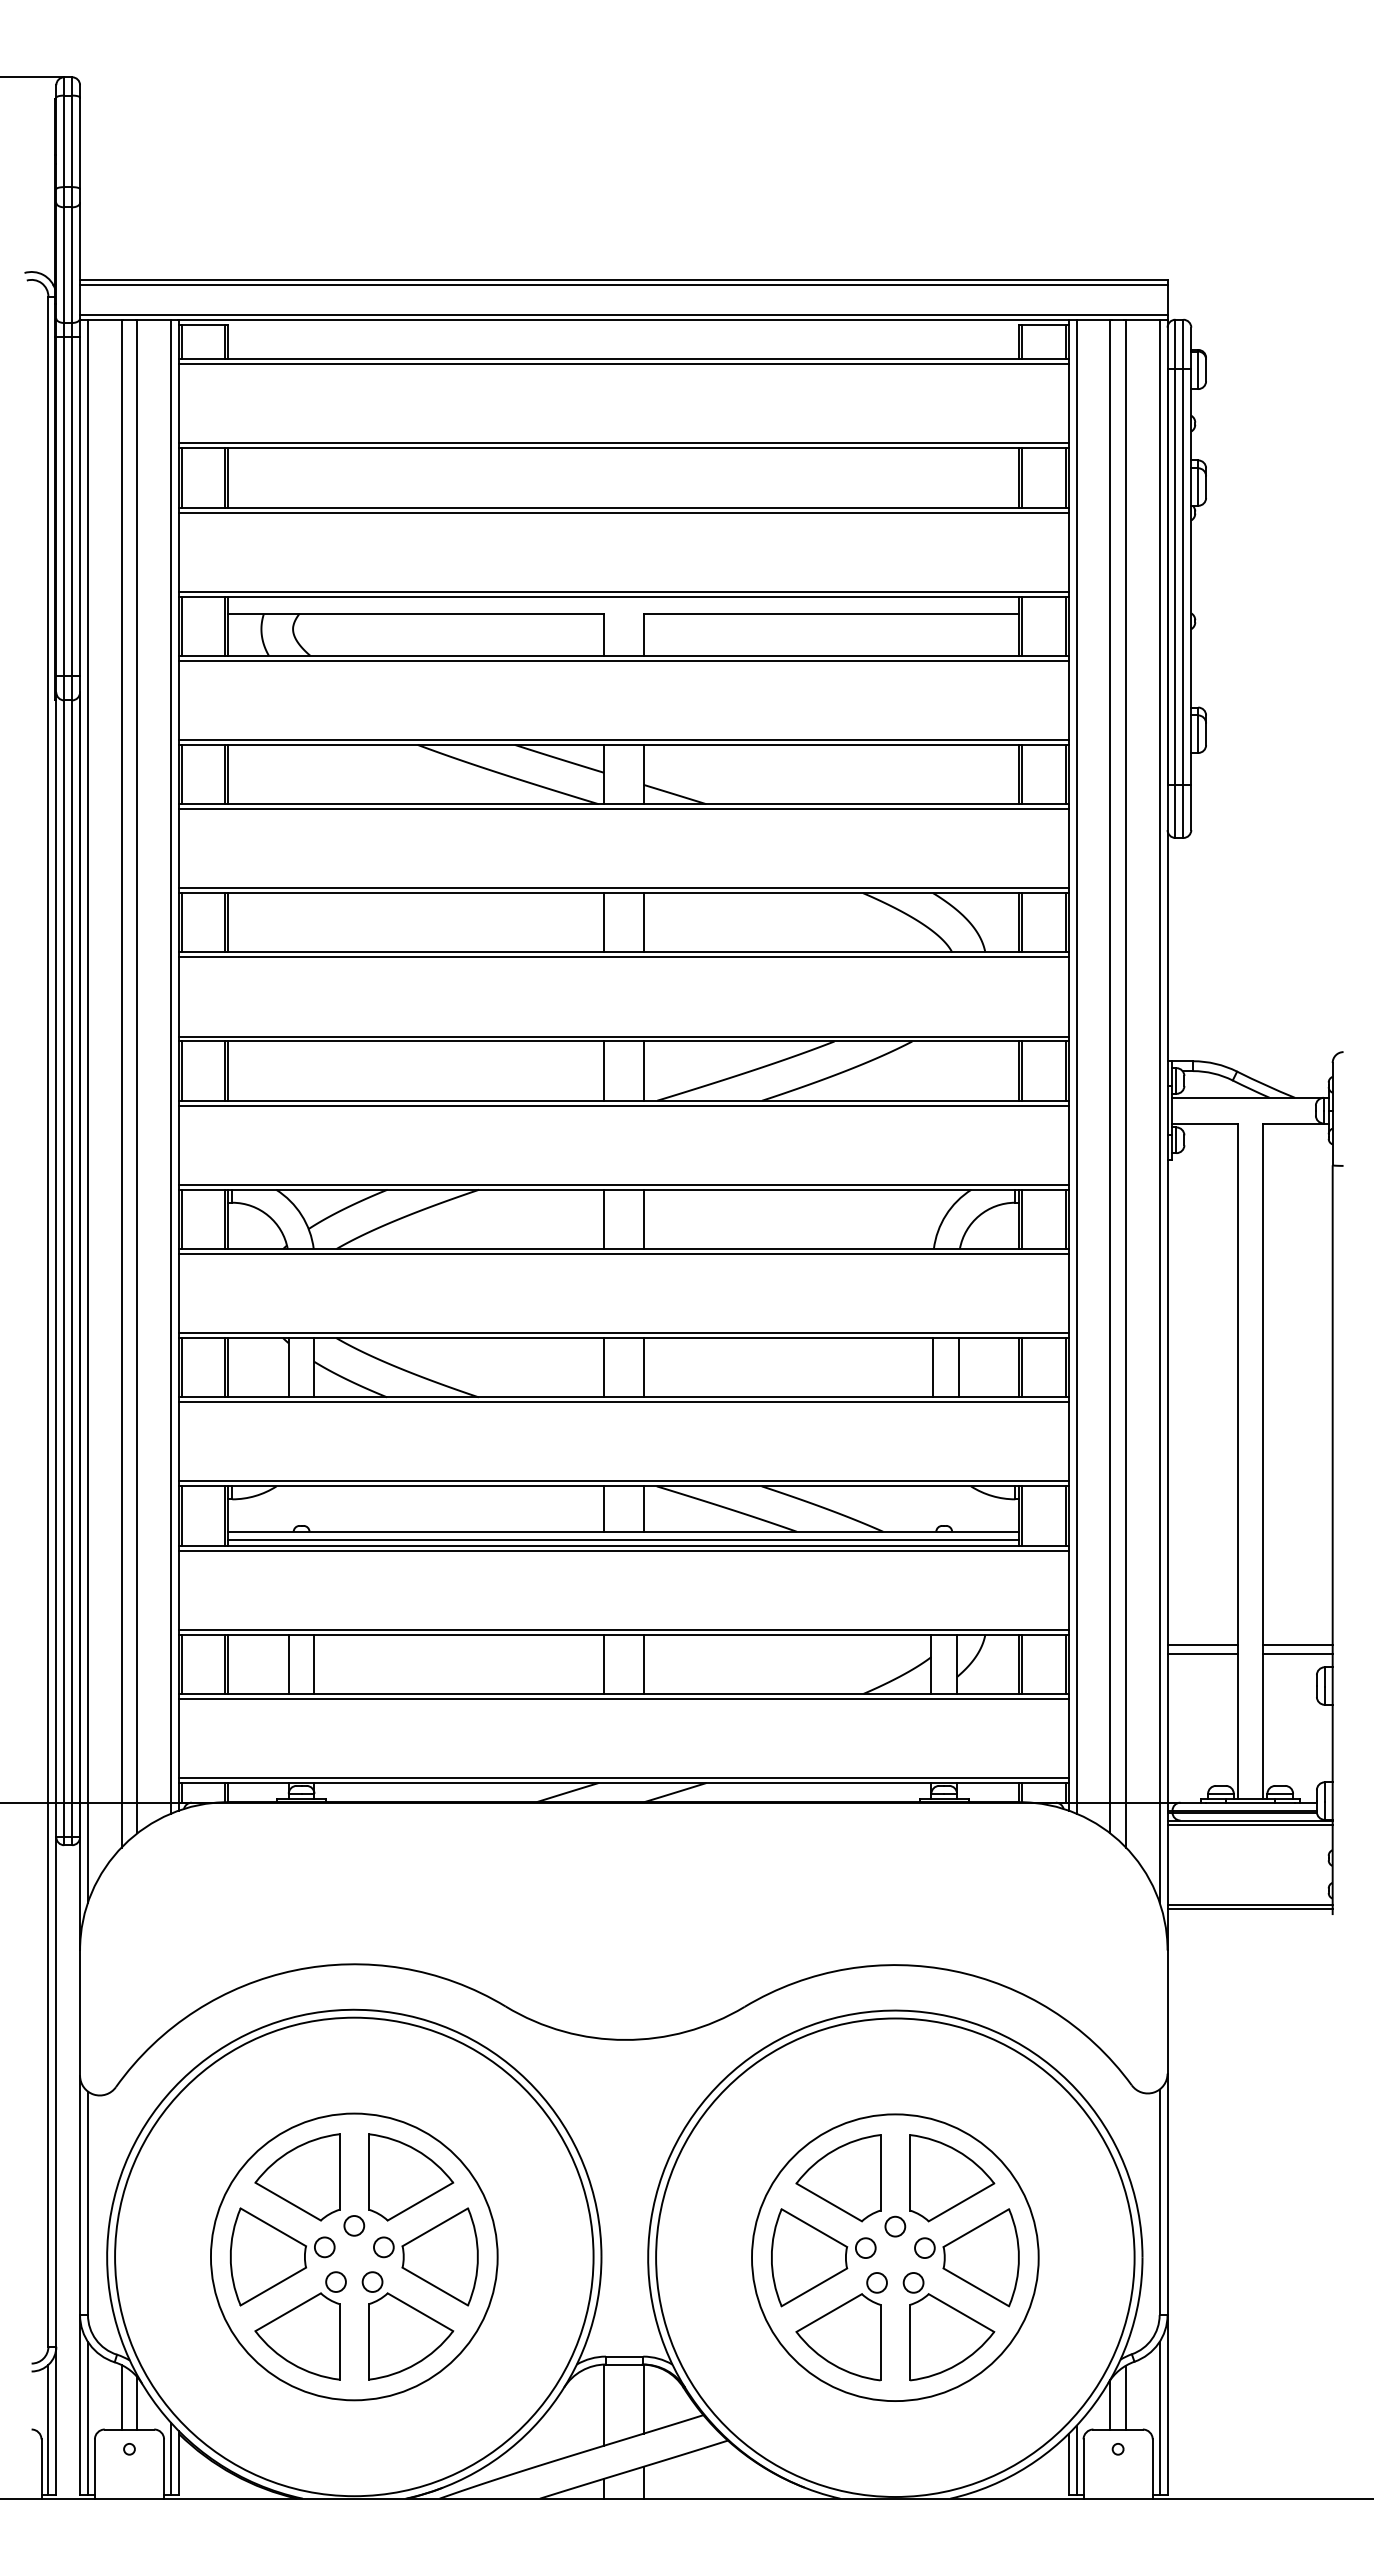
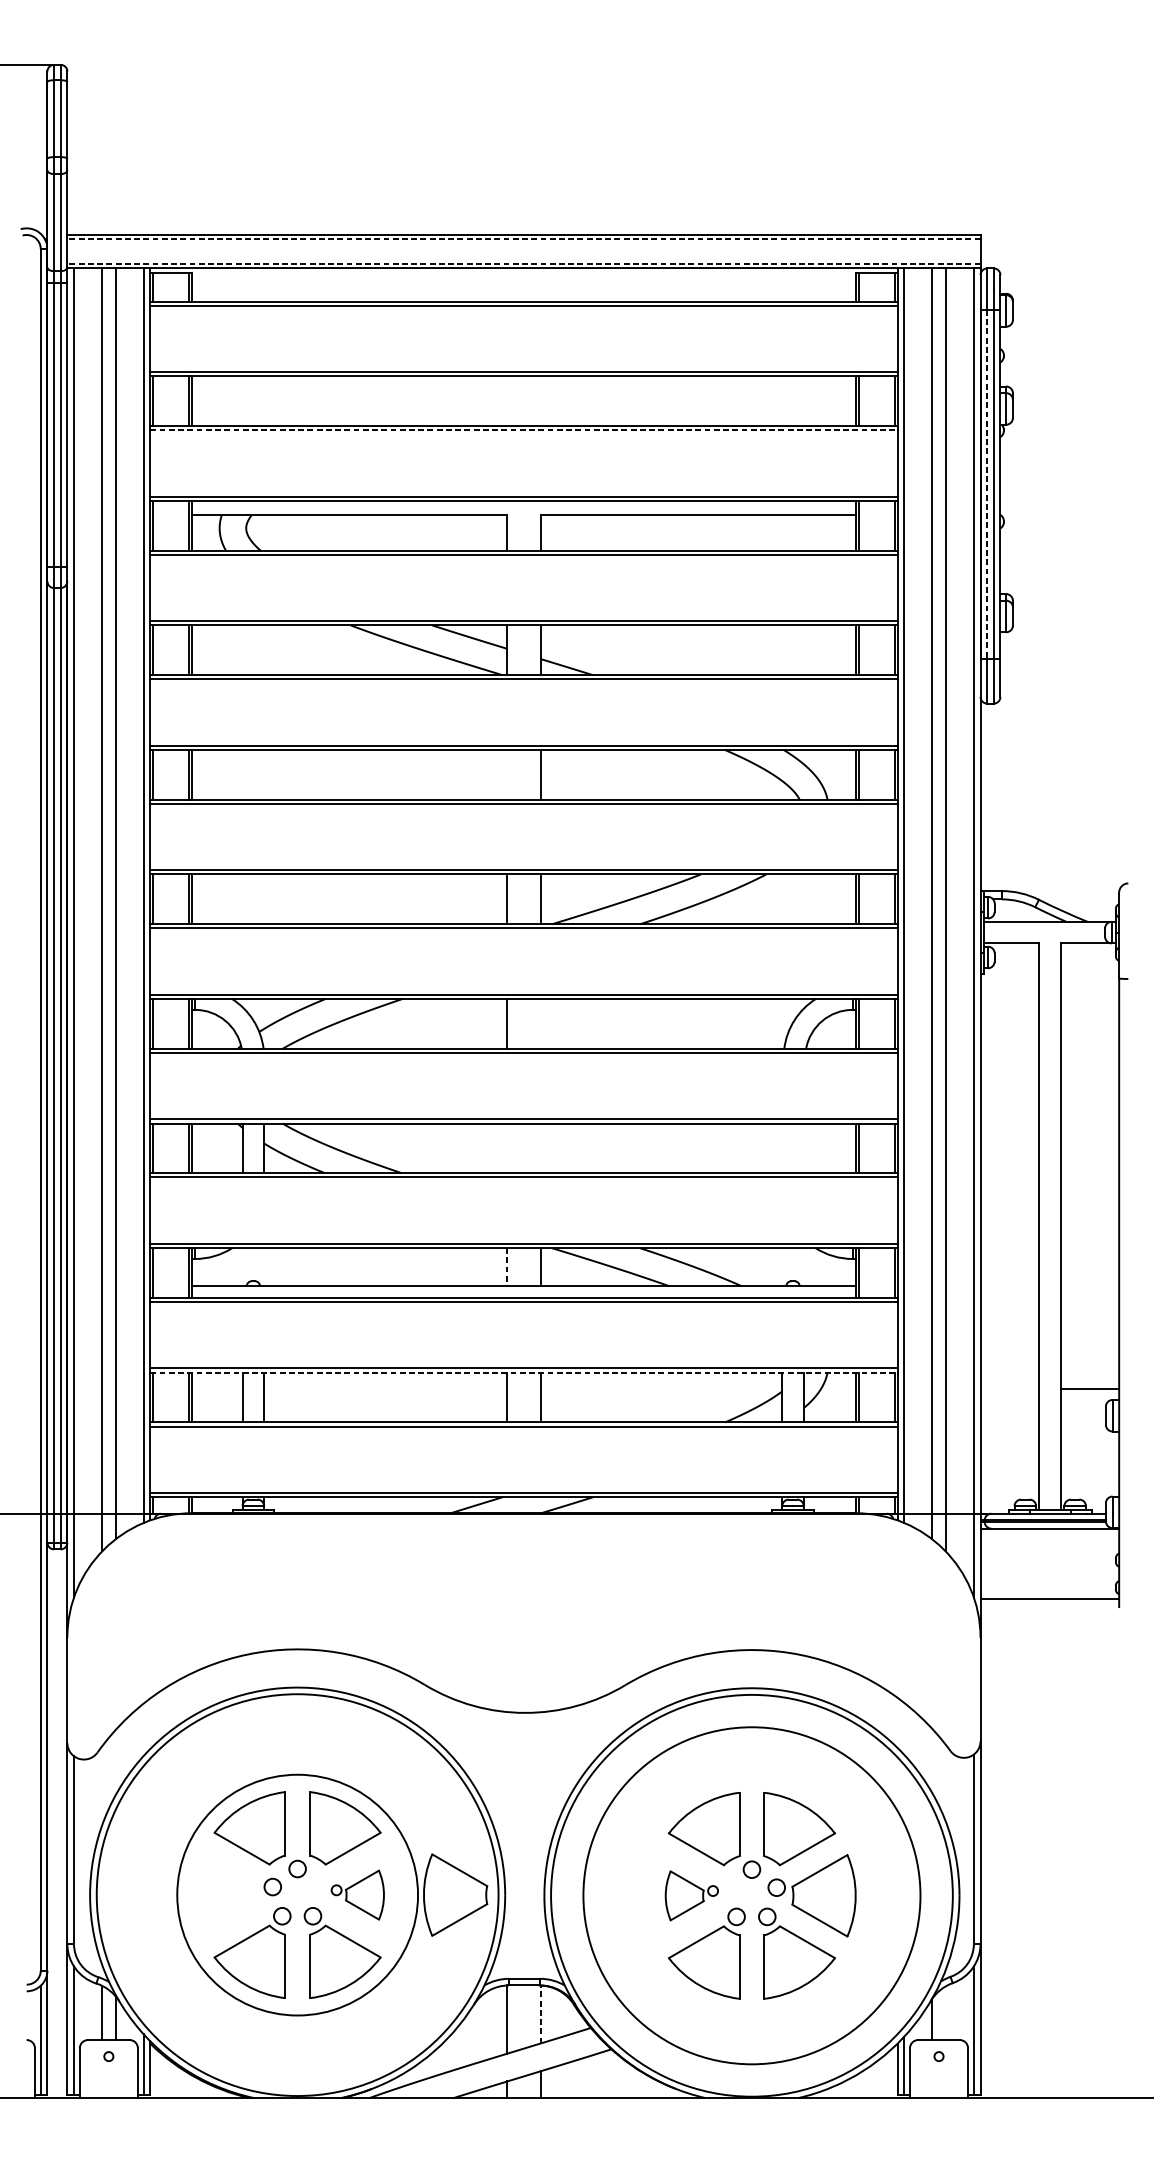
line: (623, 285) -> (523, 239), solid -> dashed
line: (623, 314) -> (523, 264), solid -> dashed
line: (623, 512) -> (523, 430), solid -> dashed
line: (1175, 577) -> (987, 484), solid -> dashed
line: (604, 922) -> (507, 774), removed
line: (643, 1219) -> (540, 1023), removed
line: (604, 1367) -> (507, 1148), removed
line: (643, 1367) -> (540, 1148), removed
line: (933, 1367) -> (783, 1148), removed
line: (958, 1367) -> (804, 1148), removed
line: (604, 1509) -> (507, 1267), solid -> dashed
line: (623, 1539) -> (523, 1292), removed
line: (623, 1634) -> (523, 1372), solid -> dashed
line: (1202, 1644) -> (1009, 1380), removed
line: (1297, 1644) -> (1089, 1380), removed
line: (1202, 1654) -> (1009, 1389), removed
line: (1249, 1825) -> (1049, 1532), removed
line: (1249, 1909) -> (1049, 1603), removed
part: (268, 2256) -> (455, 1894), moved
part: (425, 2256) -> (357, 1894), size x0.6
part: (823, 2257) -> (691, 1895), size x0.6
circle: (895, 2257) -> (752, 1895), size x1.4
line: (1126, 2397) -> (946, 2013), removed
line: (643, 2399) -> (540, 2014), solid -> dashed

